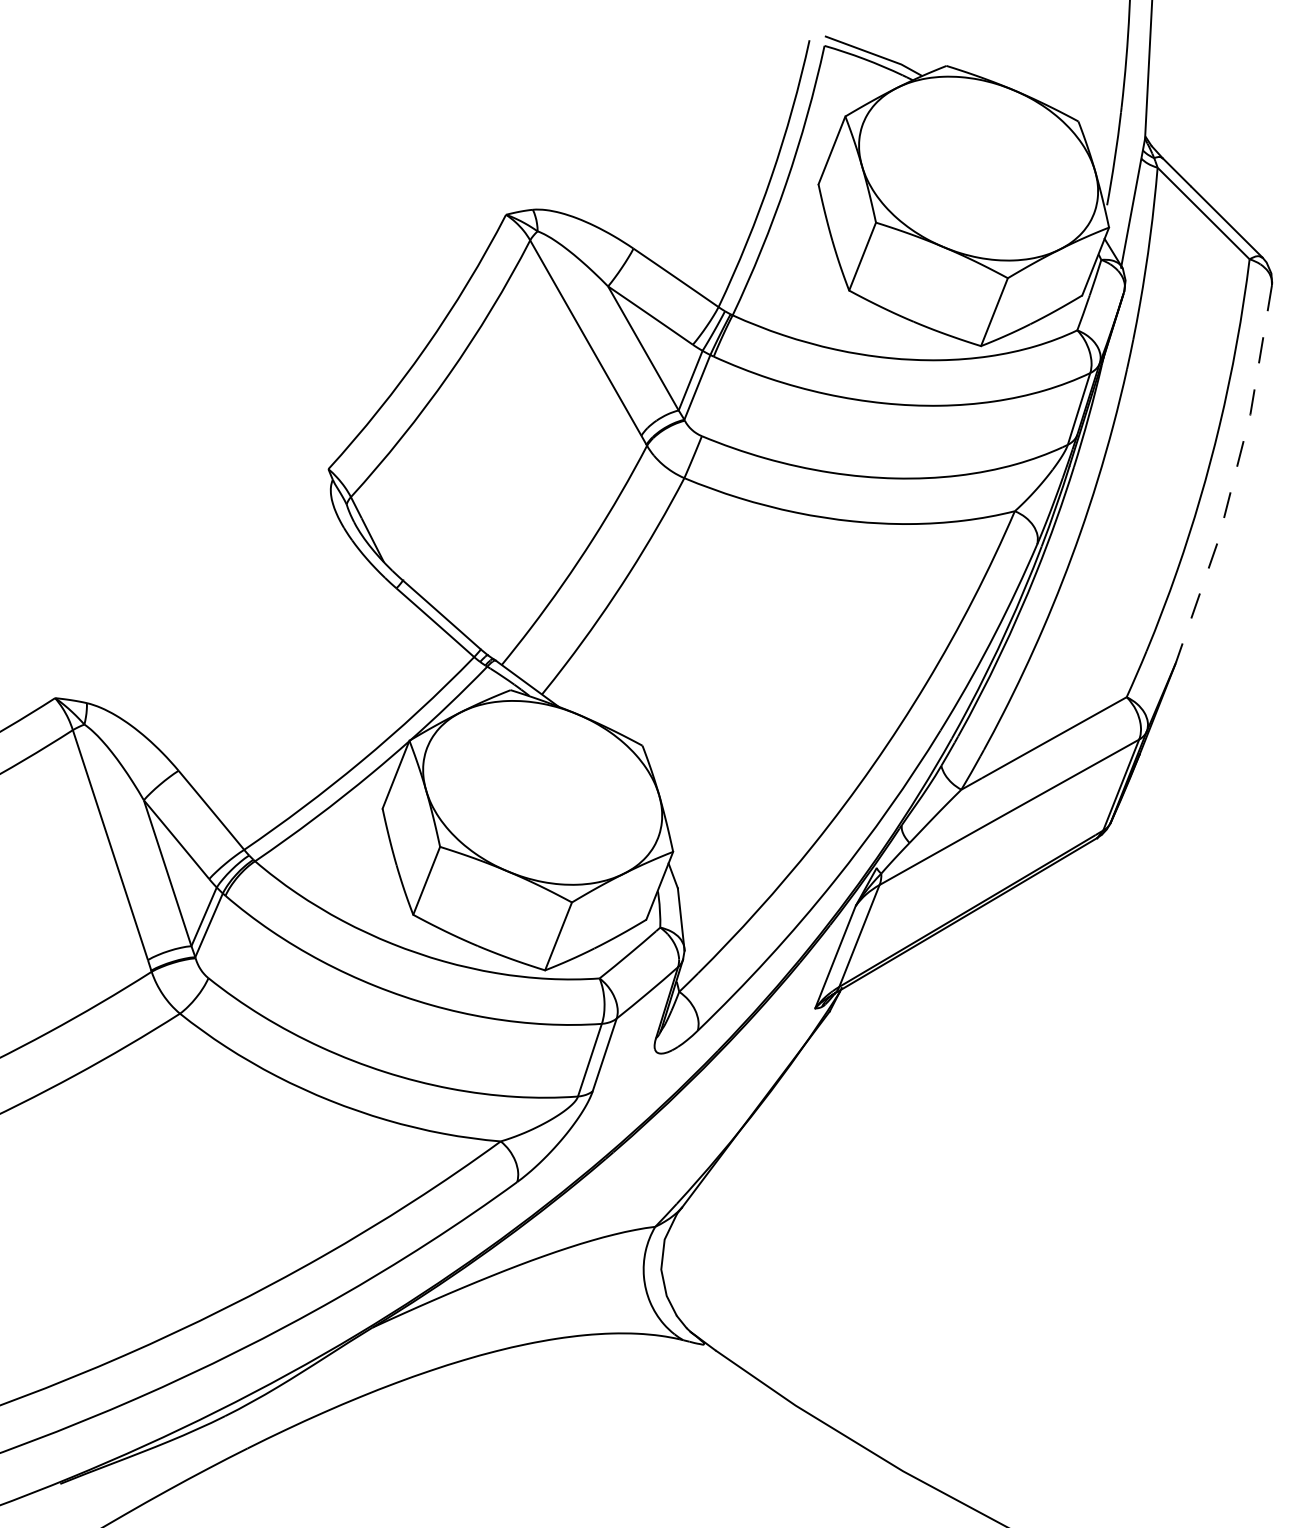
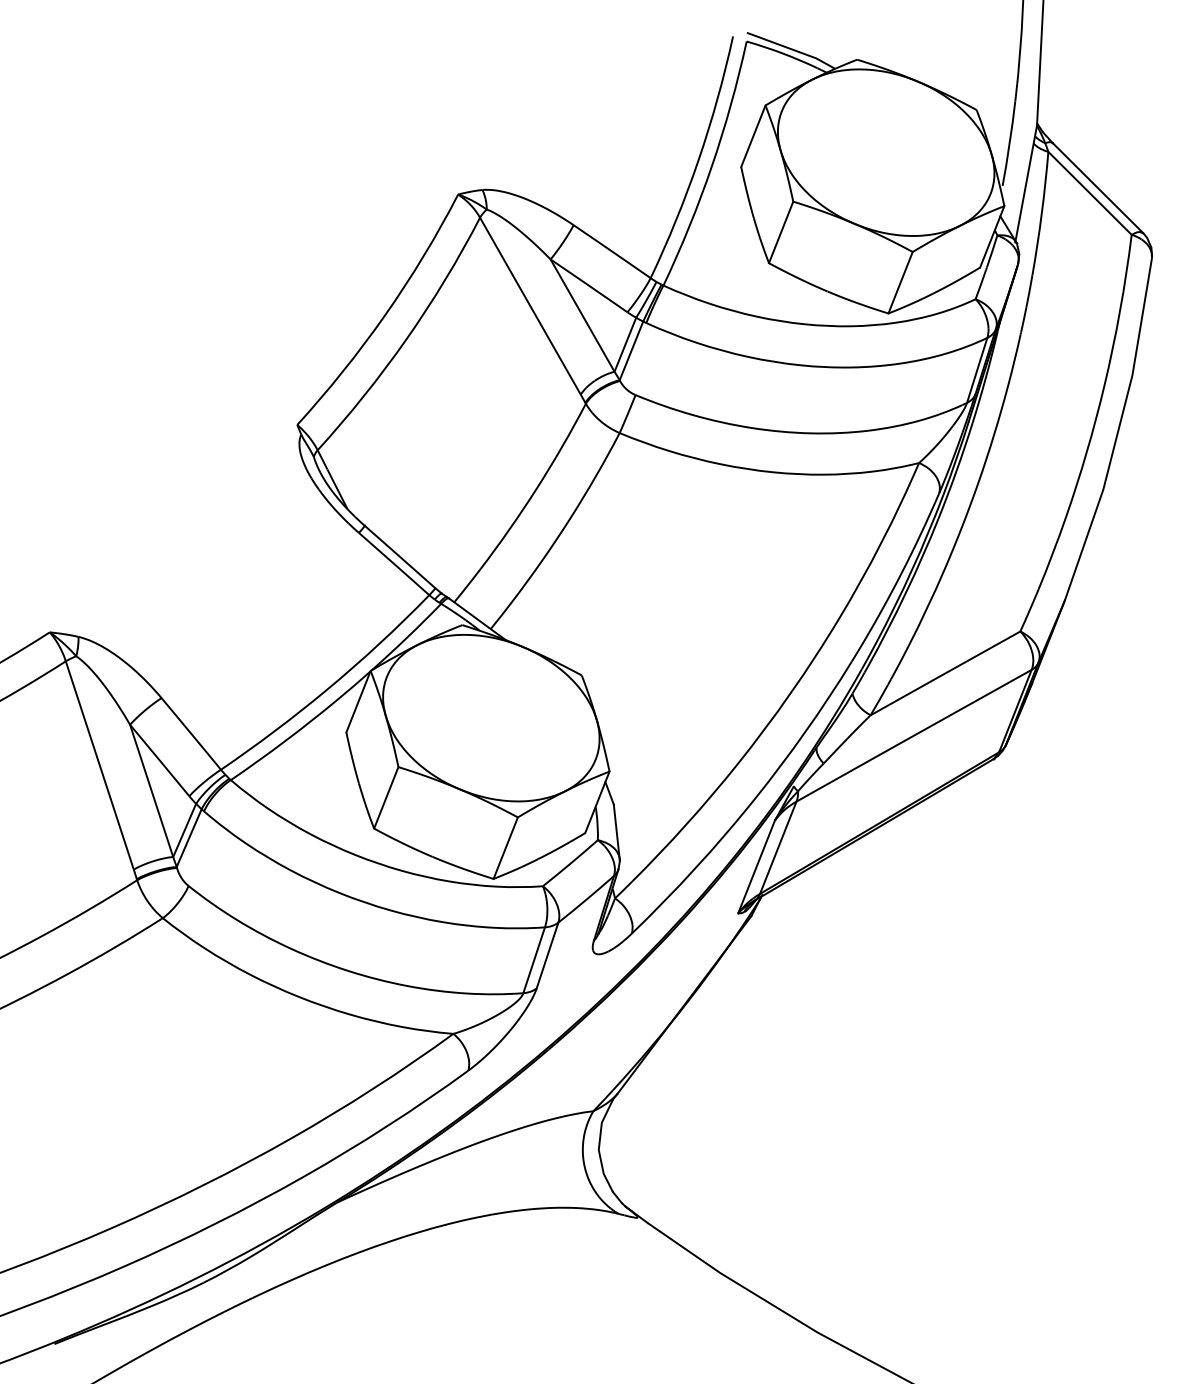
line: (1233, 477) -> (1117, 432), dashed -> solid

